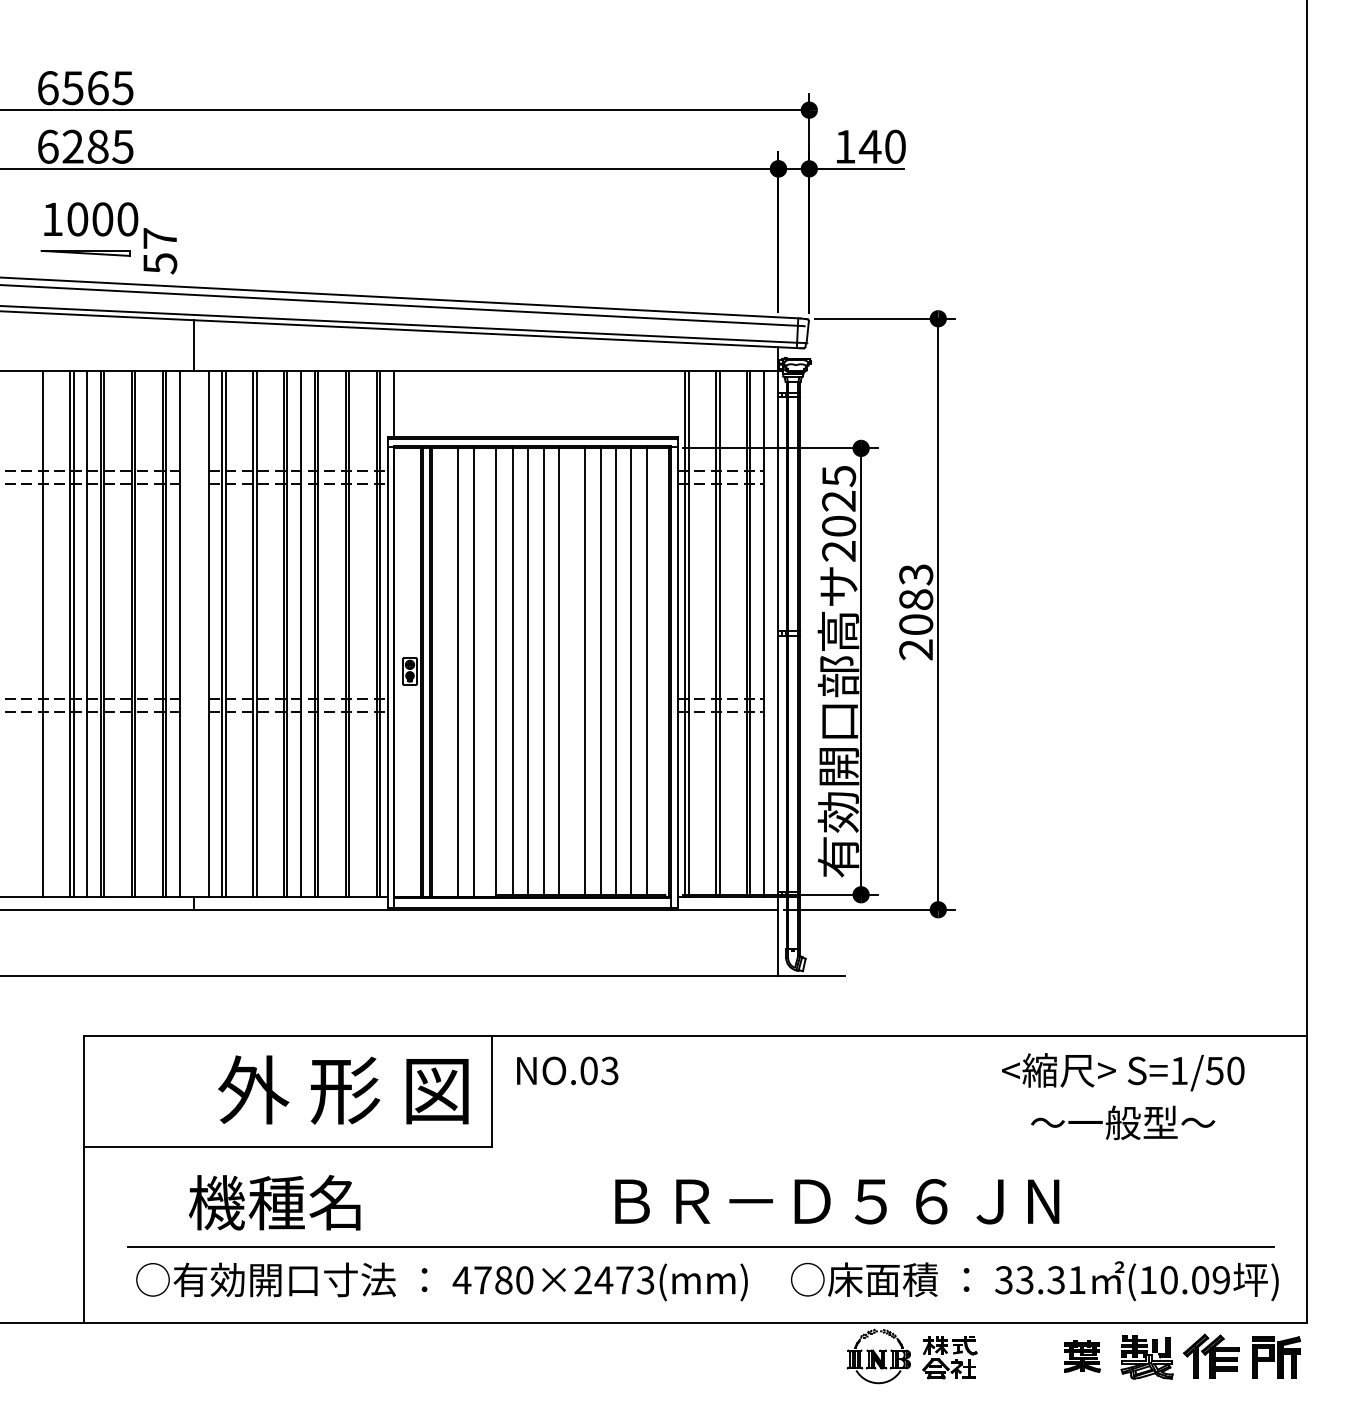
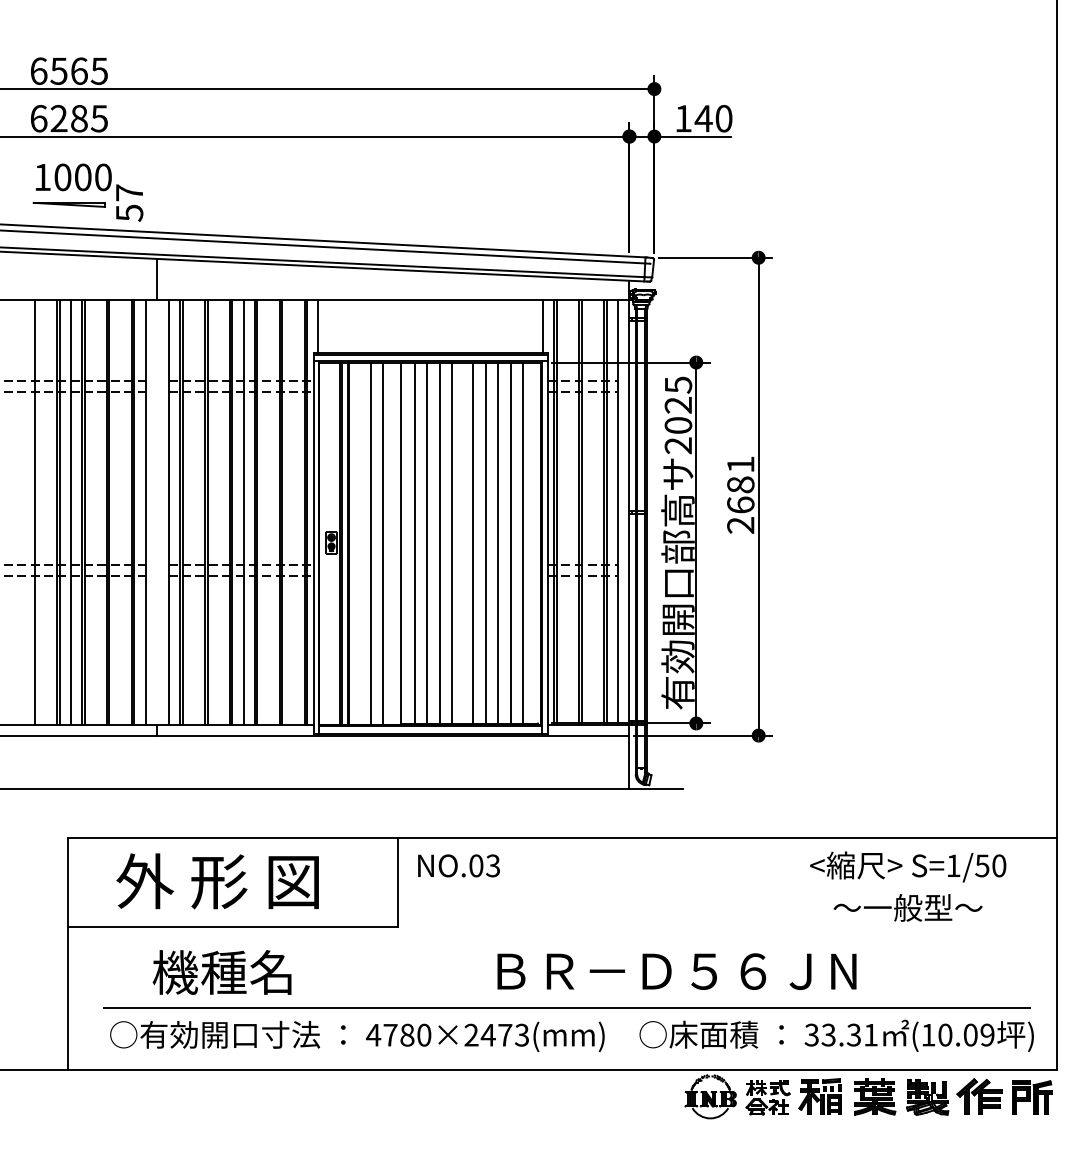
line: (672, 403) -> (543, 326), added
text: (915, 599) -> (740, 484), 2083 -> 2681
text: (343, 1090) -> (217, 881), moved
part: (1013, 1356) -> (819, 1096), added
part: (1082, 1356) -> (875, 1096), size x1.43

